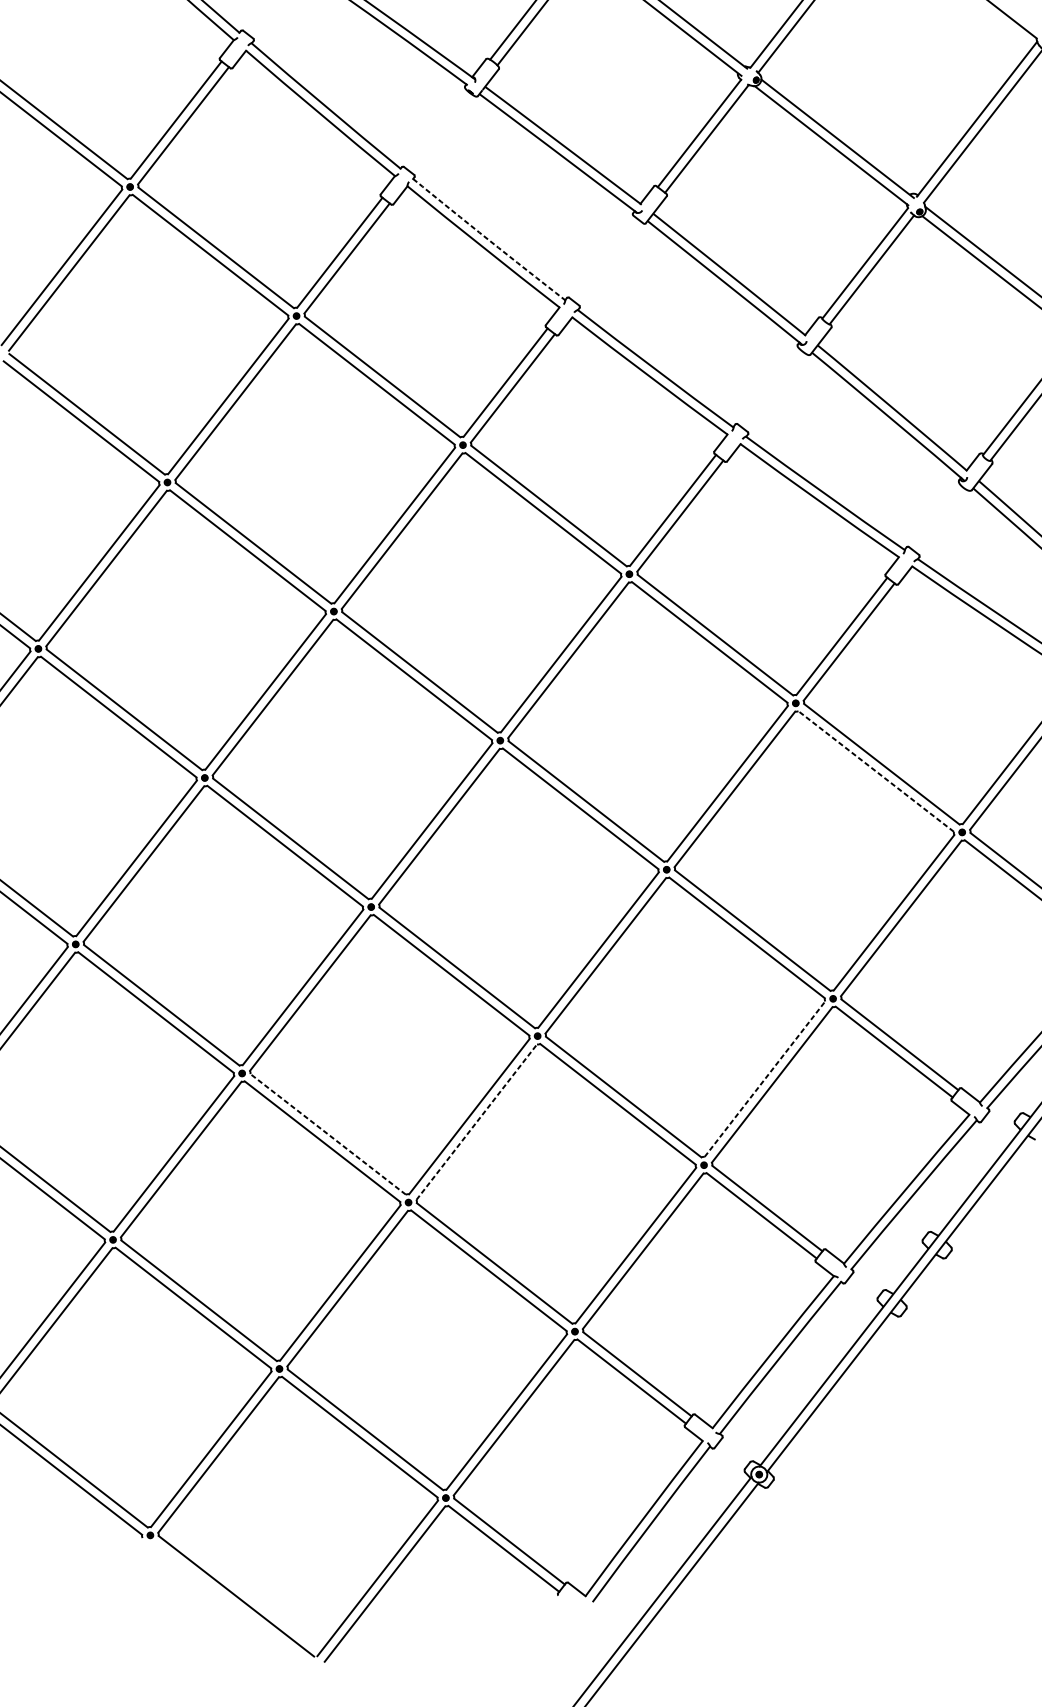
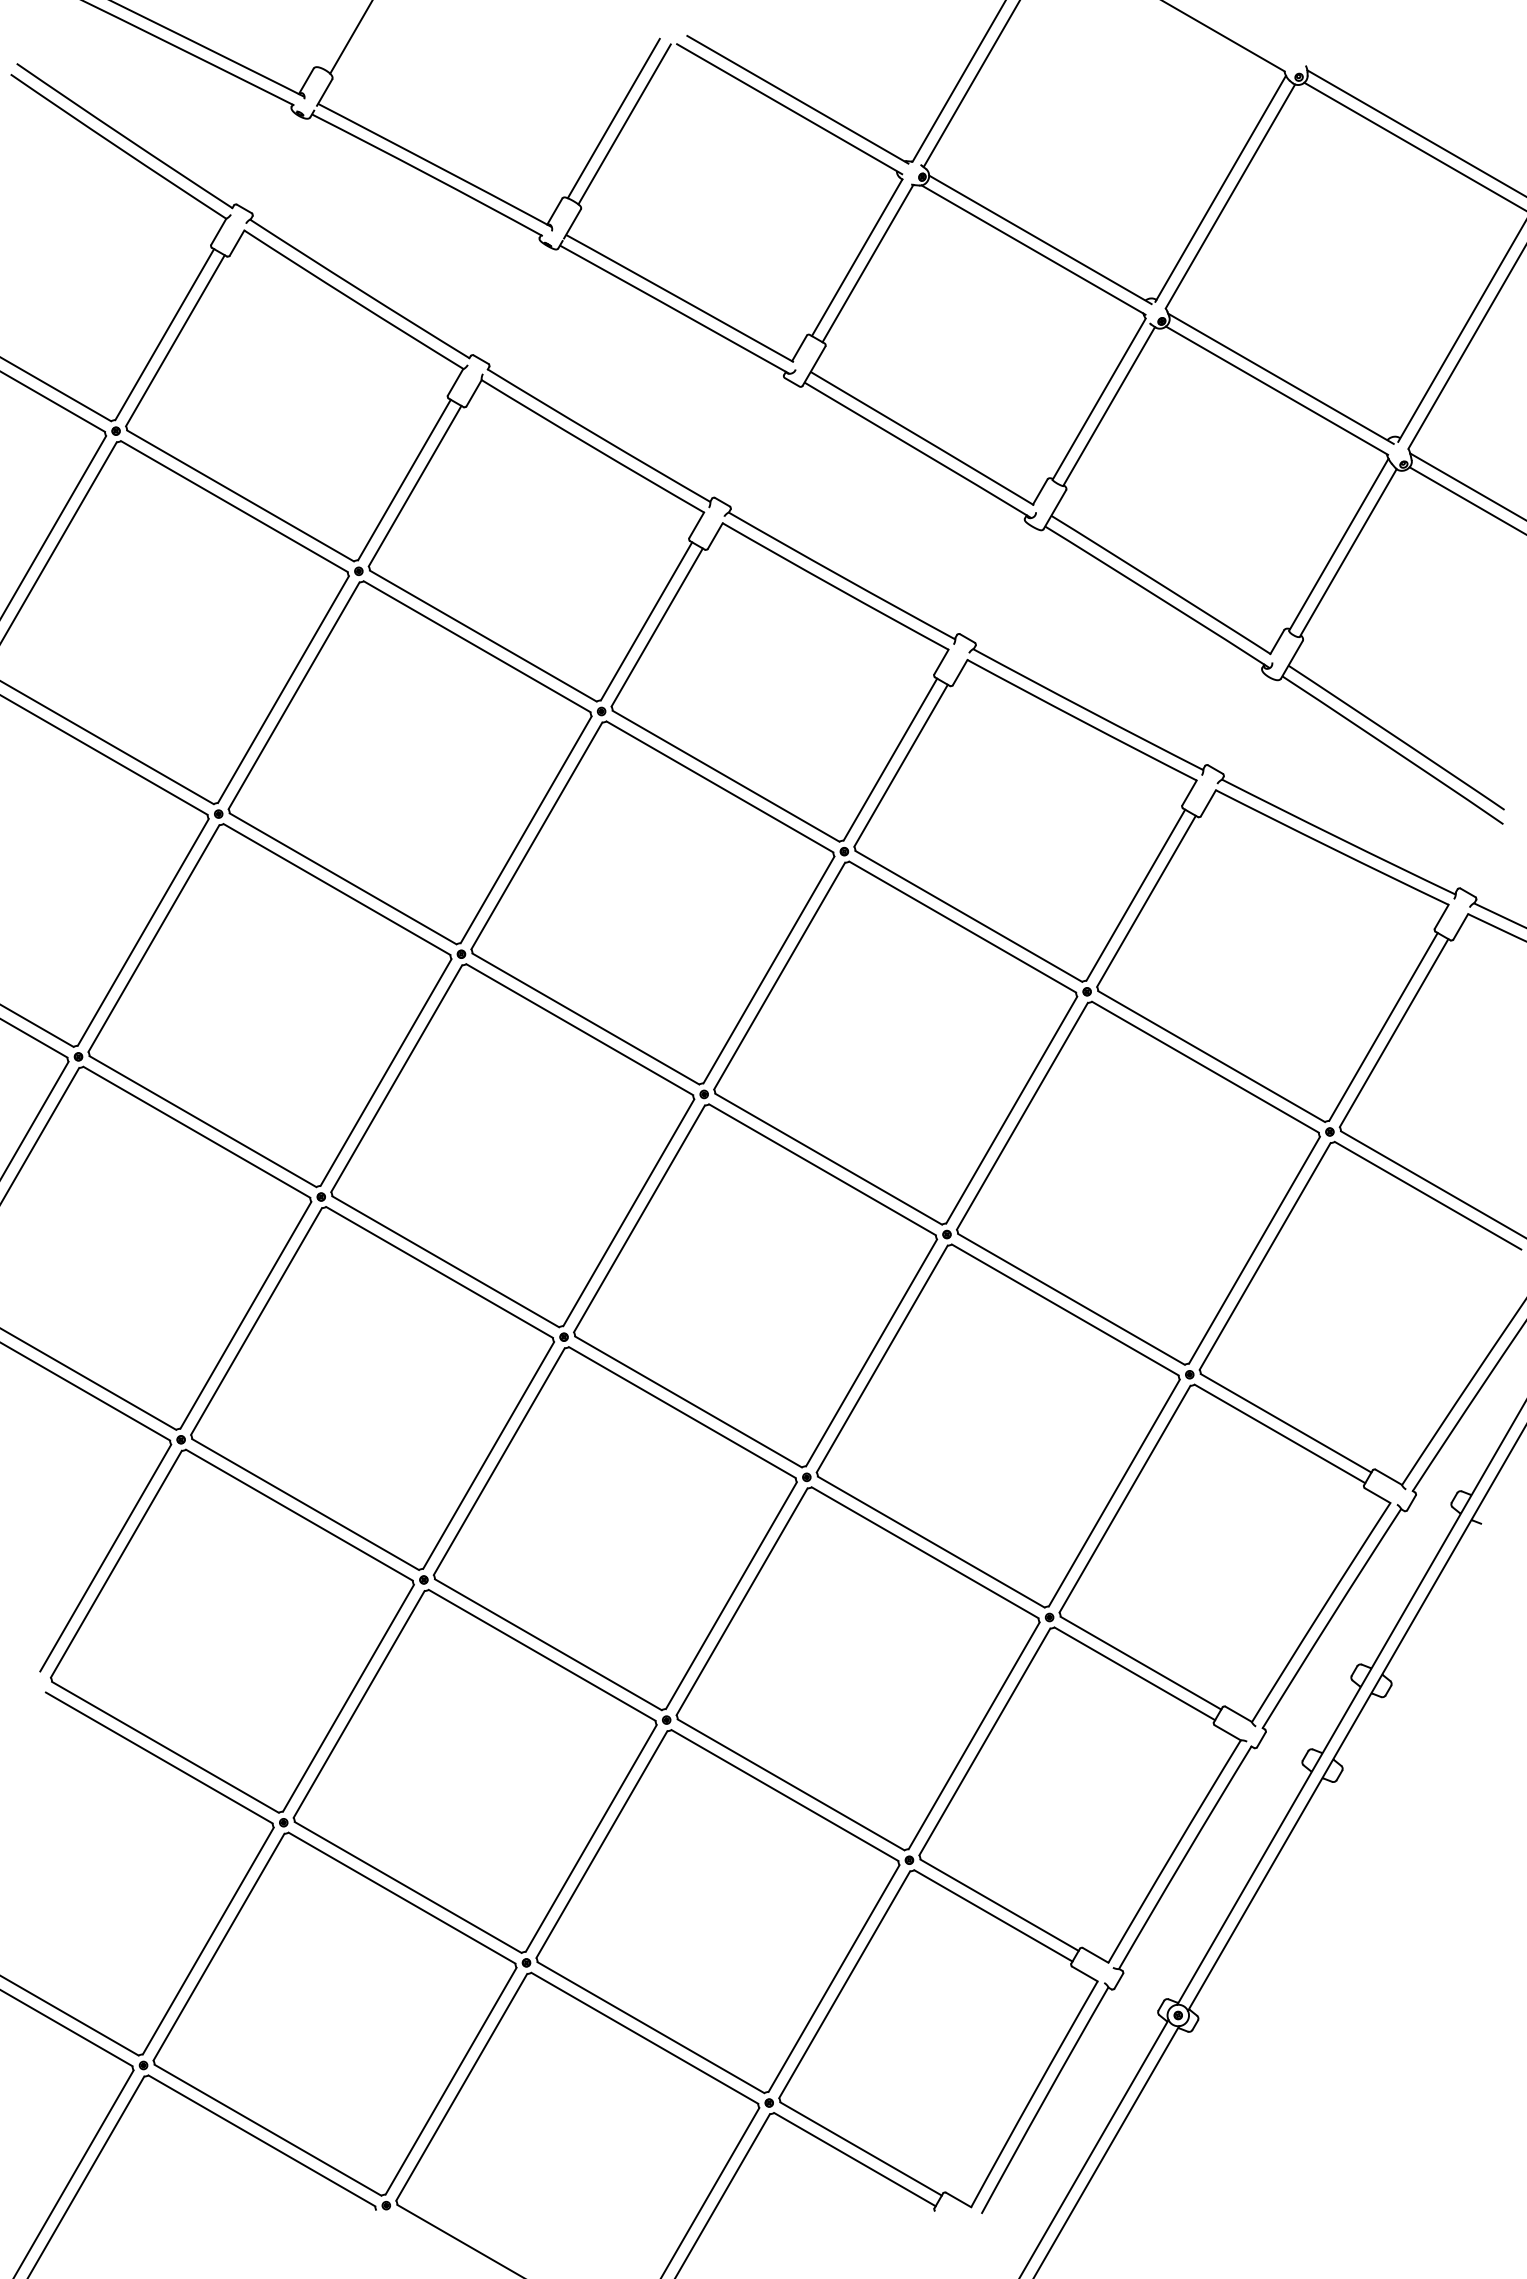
arc: (488, 240) -> (598, 436), dashed -> solid
line: (876, 771) -> (1205, 1067), dashed -> solid
line: (765, 1079) -> (1114, 1493), dashed -> solid
line: (477, 1122) -> (742, 1601), dashed -> solid
line: (328, 1134) -> (548, 1644), dashed -> solid

